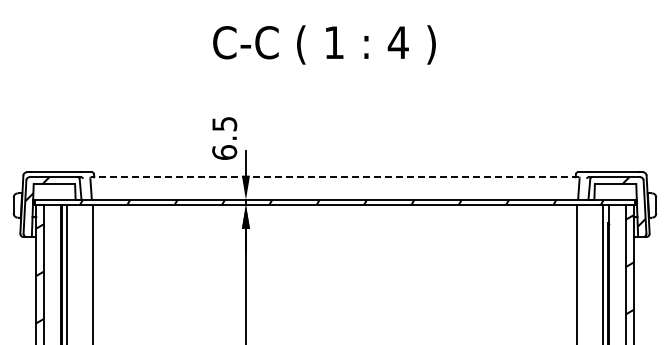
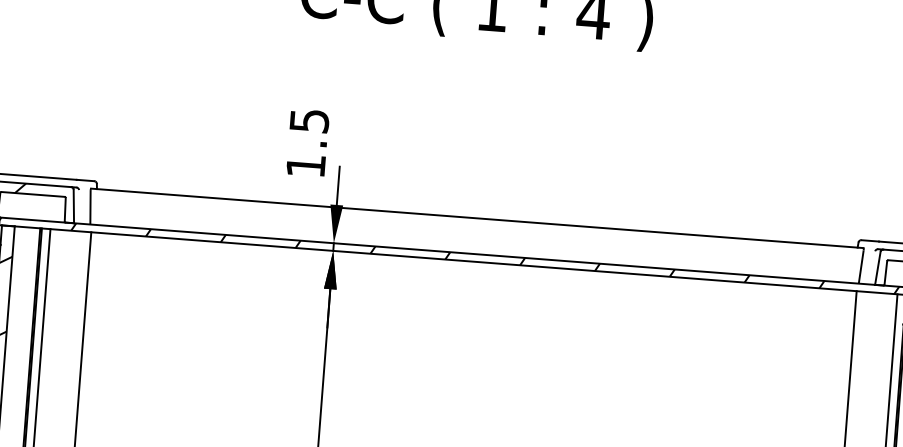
text: (224, 152) -> (305, 165), 6.5 -> 1.5
line: (334, 177) -> (476, 218), dashed -> solid

